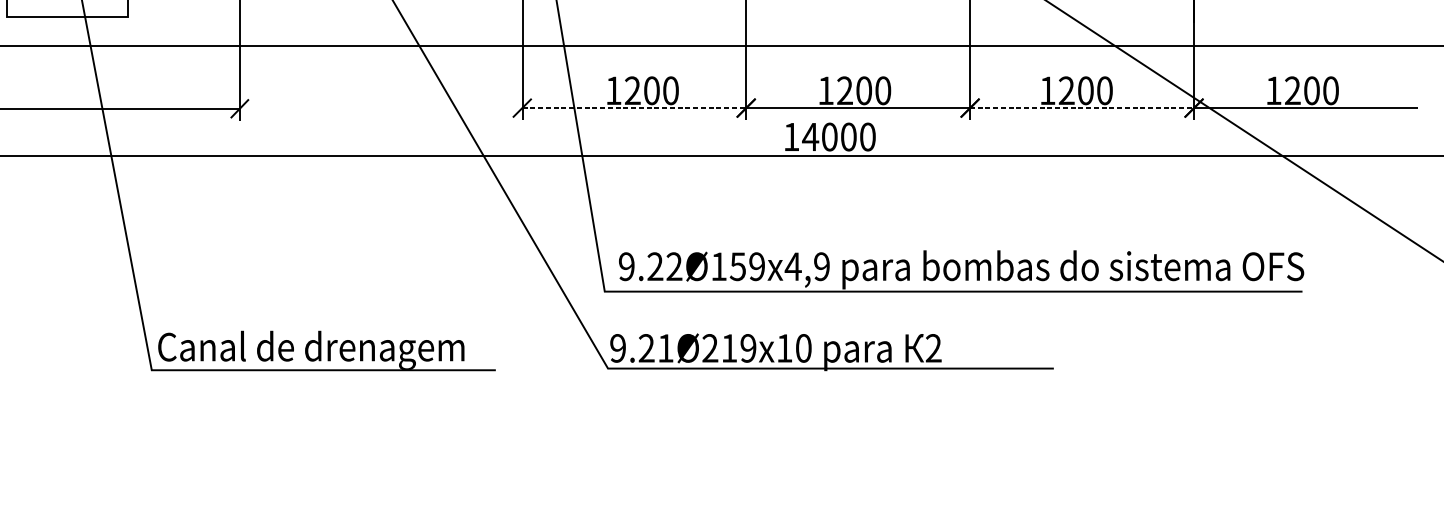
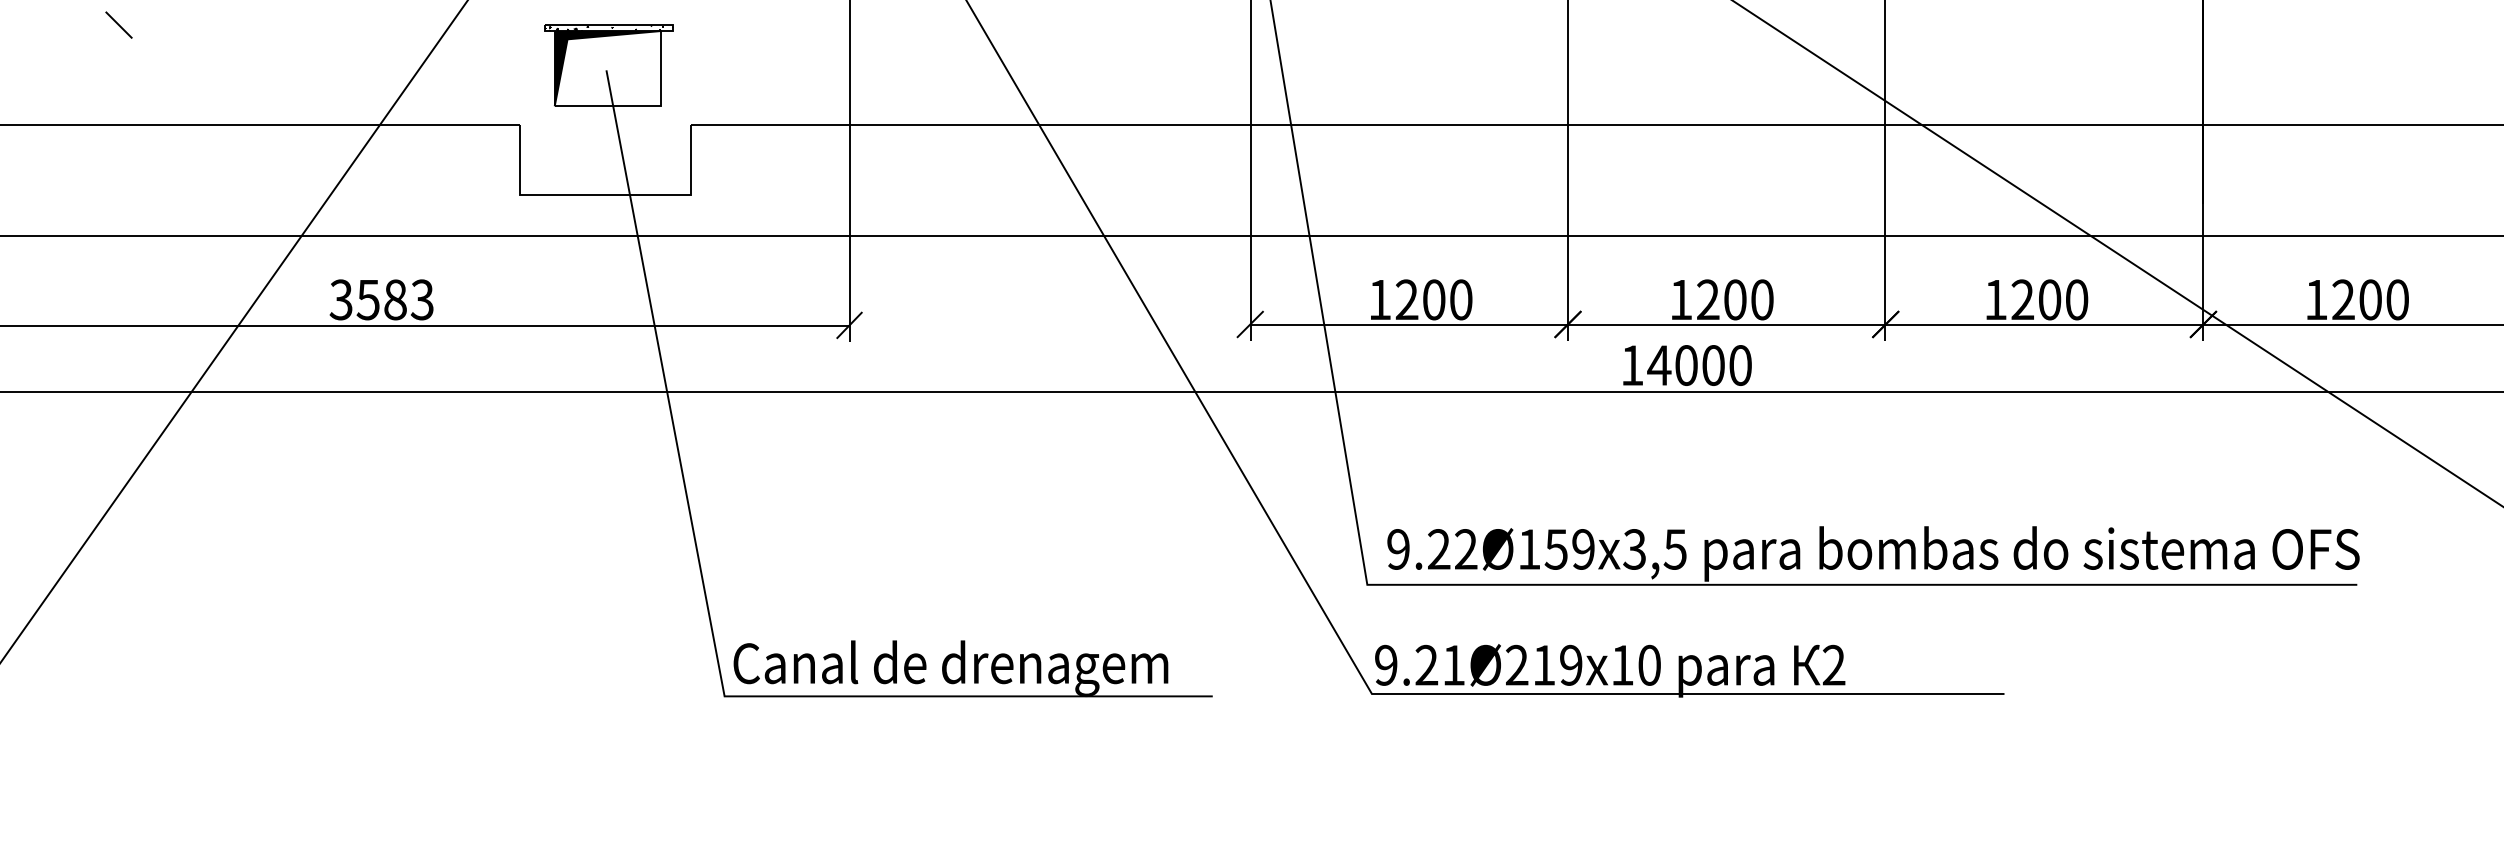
line: (634, 108) -> (1409, 324), dashed -> solid
line: (1082, 108) -> (2044, 324), dashed -> solid
text: (807, 266) -> (1654, 549), 4,9 -> 3,5

